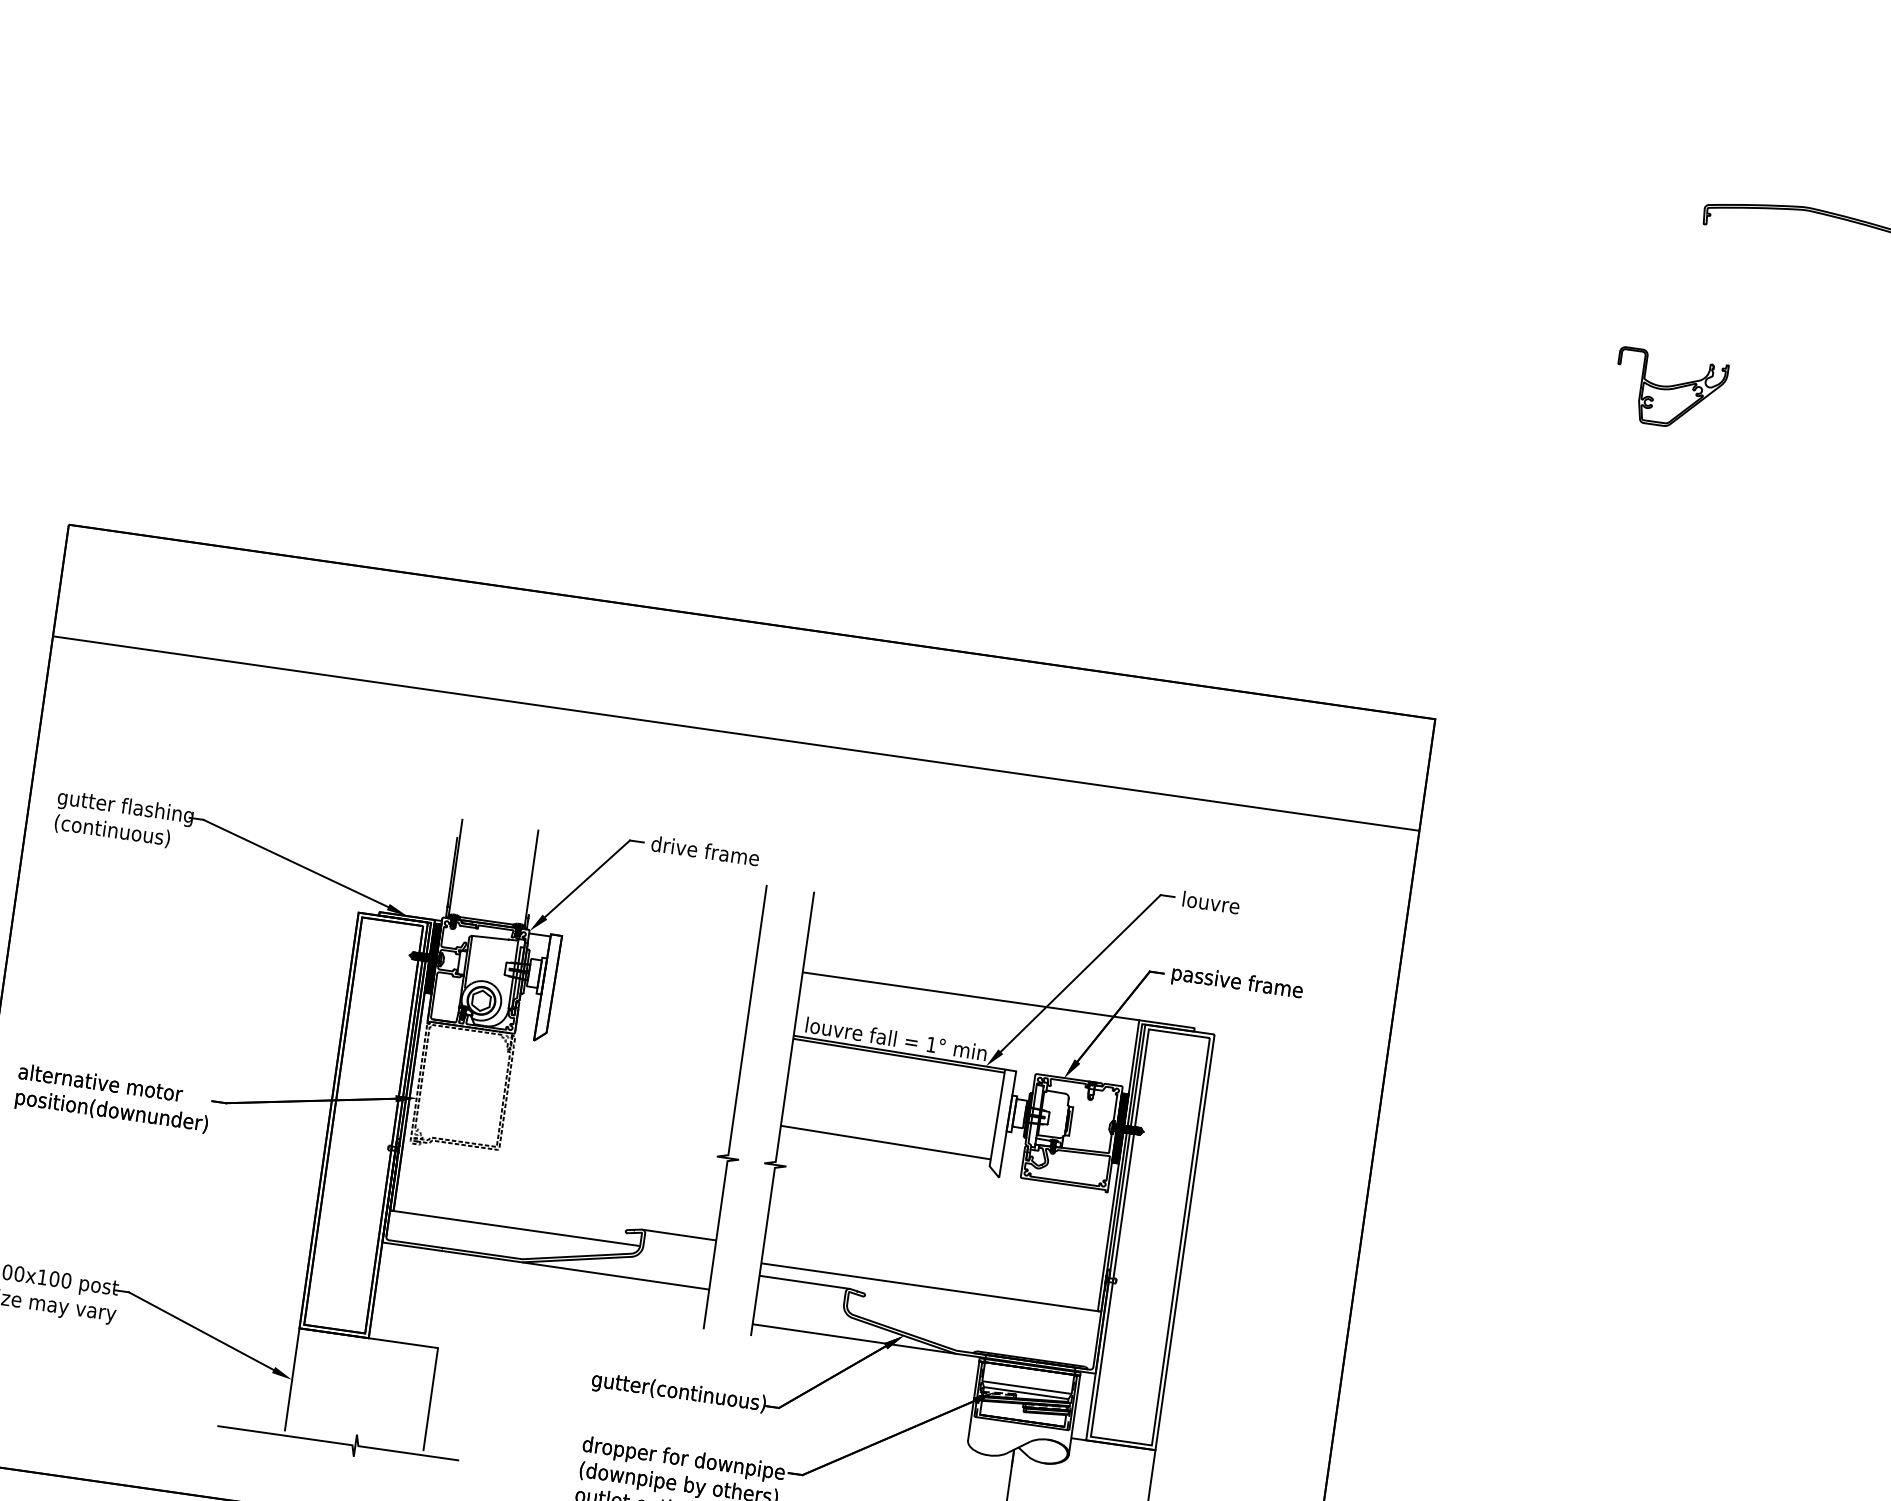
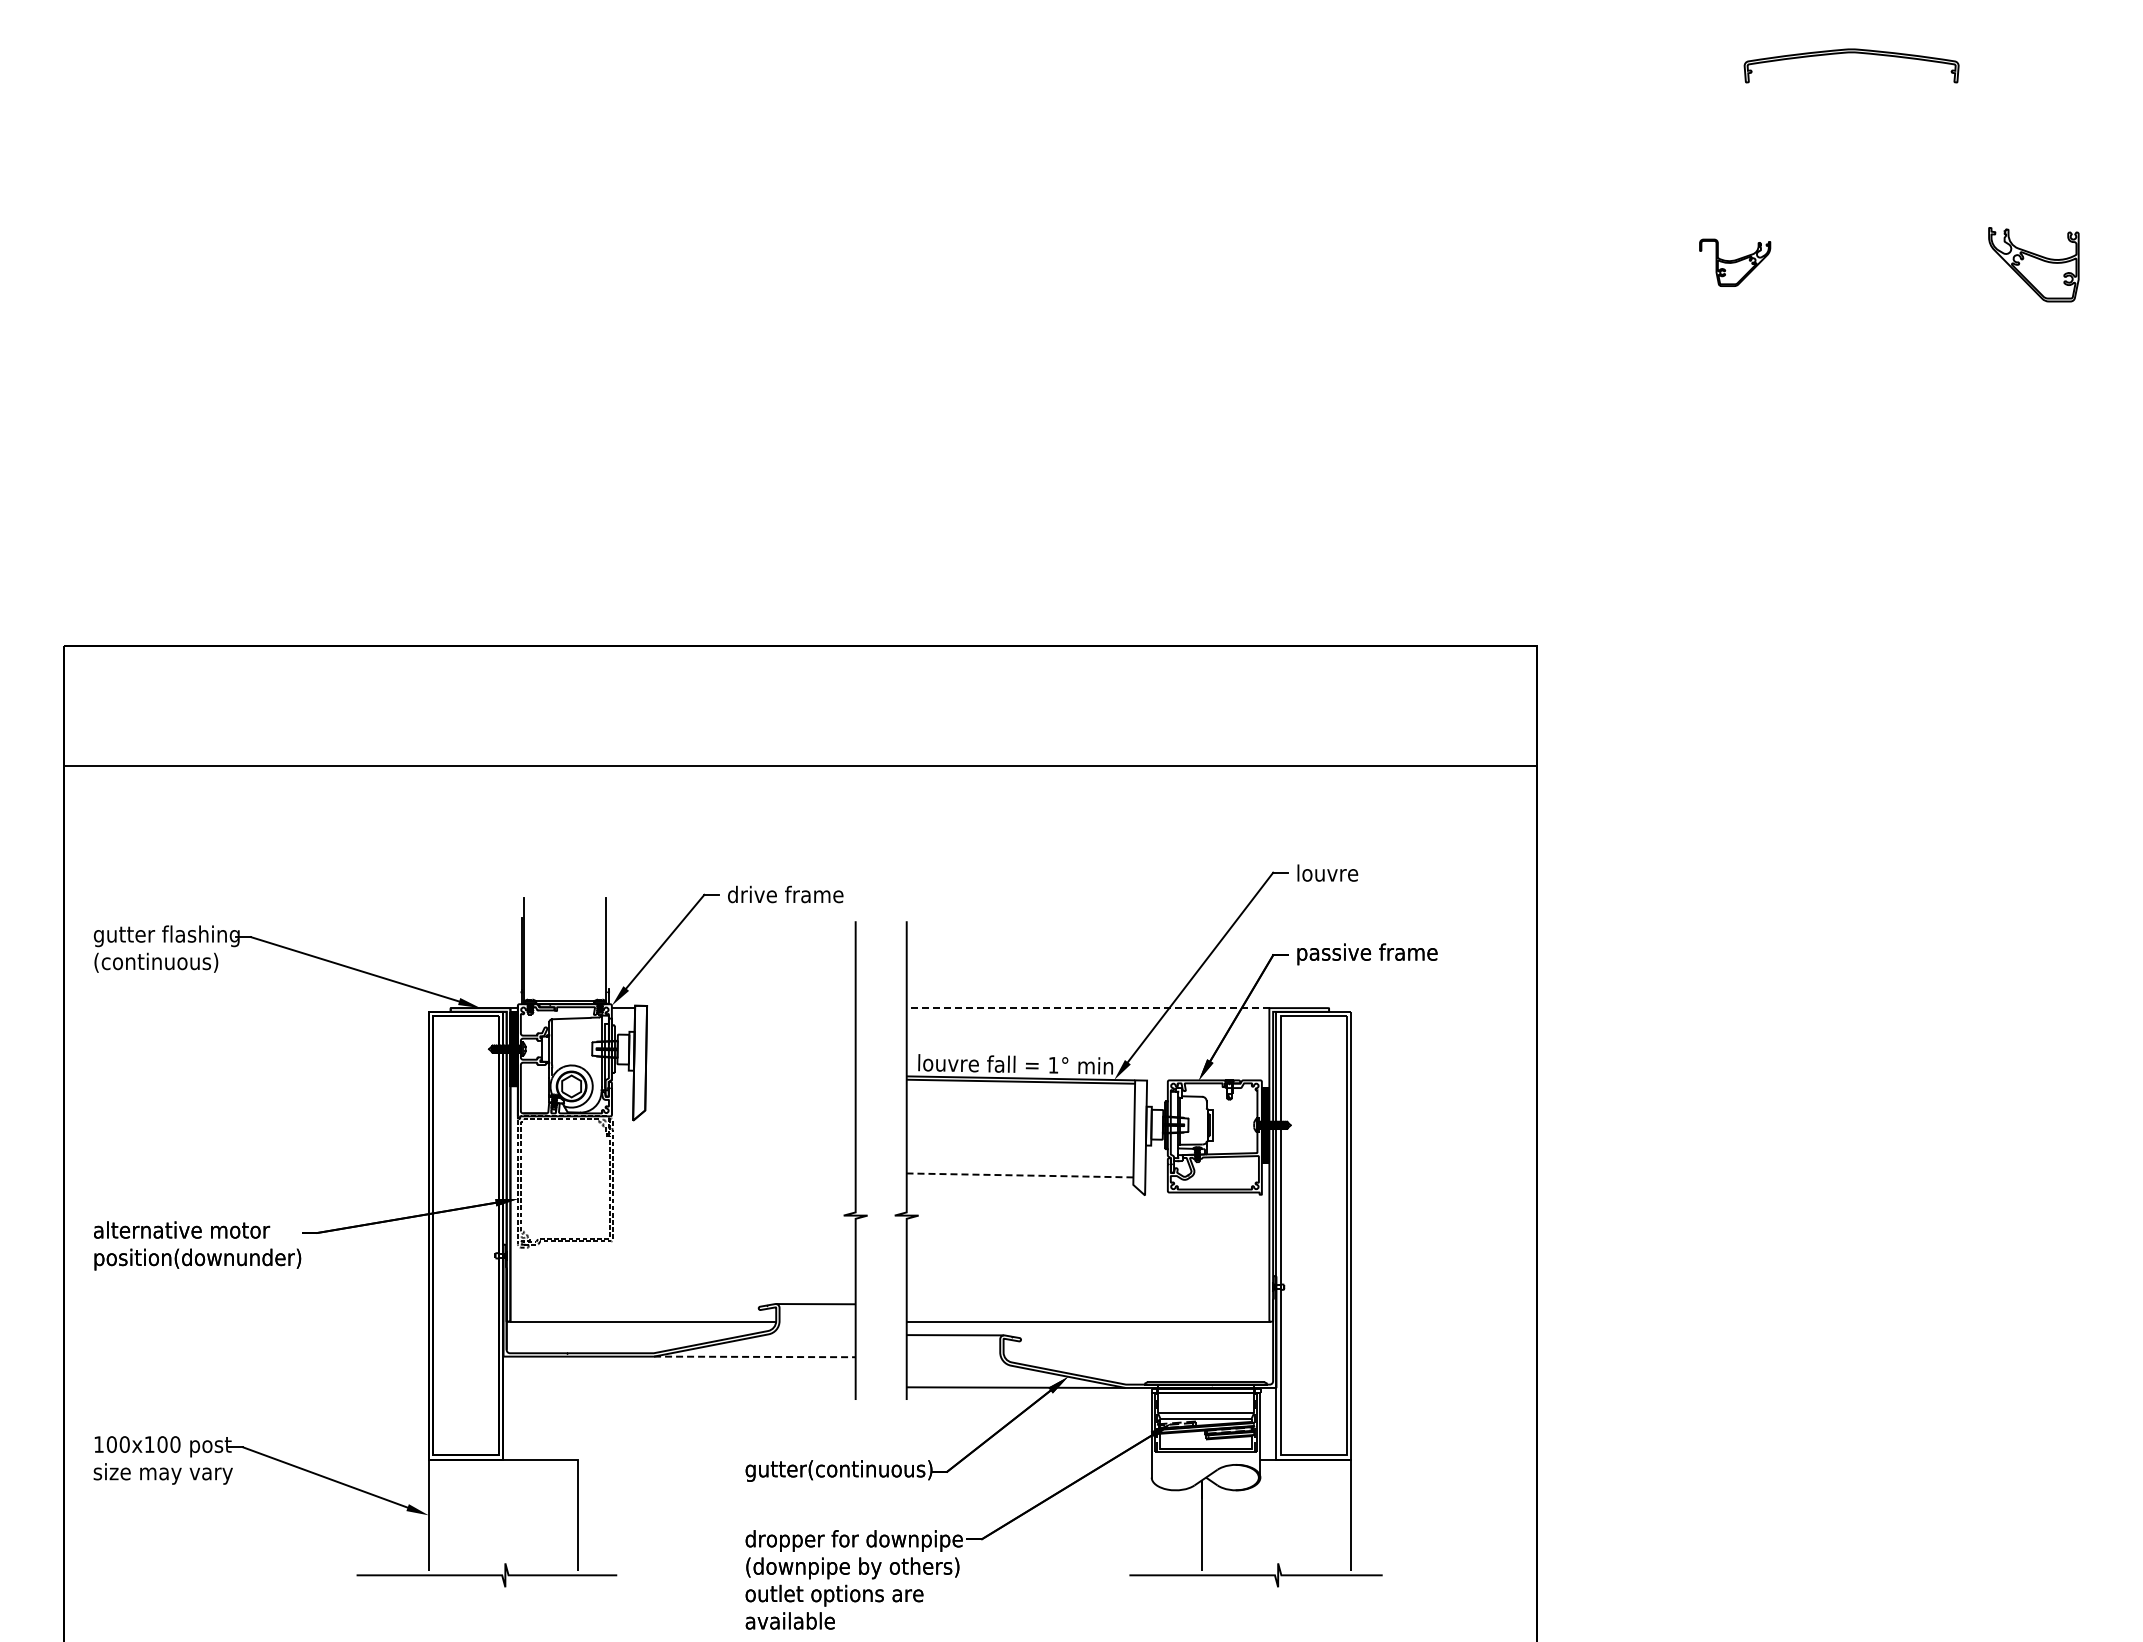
part: (1669, 389) -> (1734, 262), size x0.6
line: (971, 996) -> (1088, 1008), solid -> dashed
line: (885, 1142) -> (1019, 1175), solid -> dashed
line: (615, 1275) -> (754, 1356), solid -> dashed

